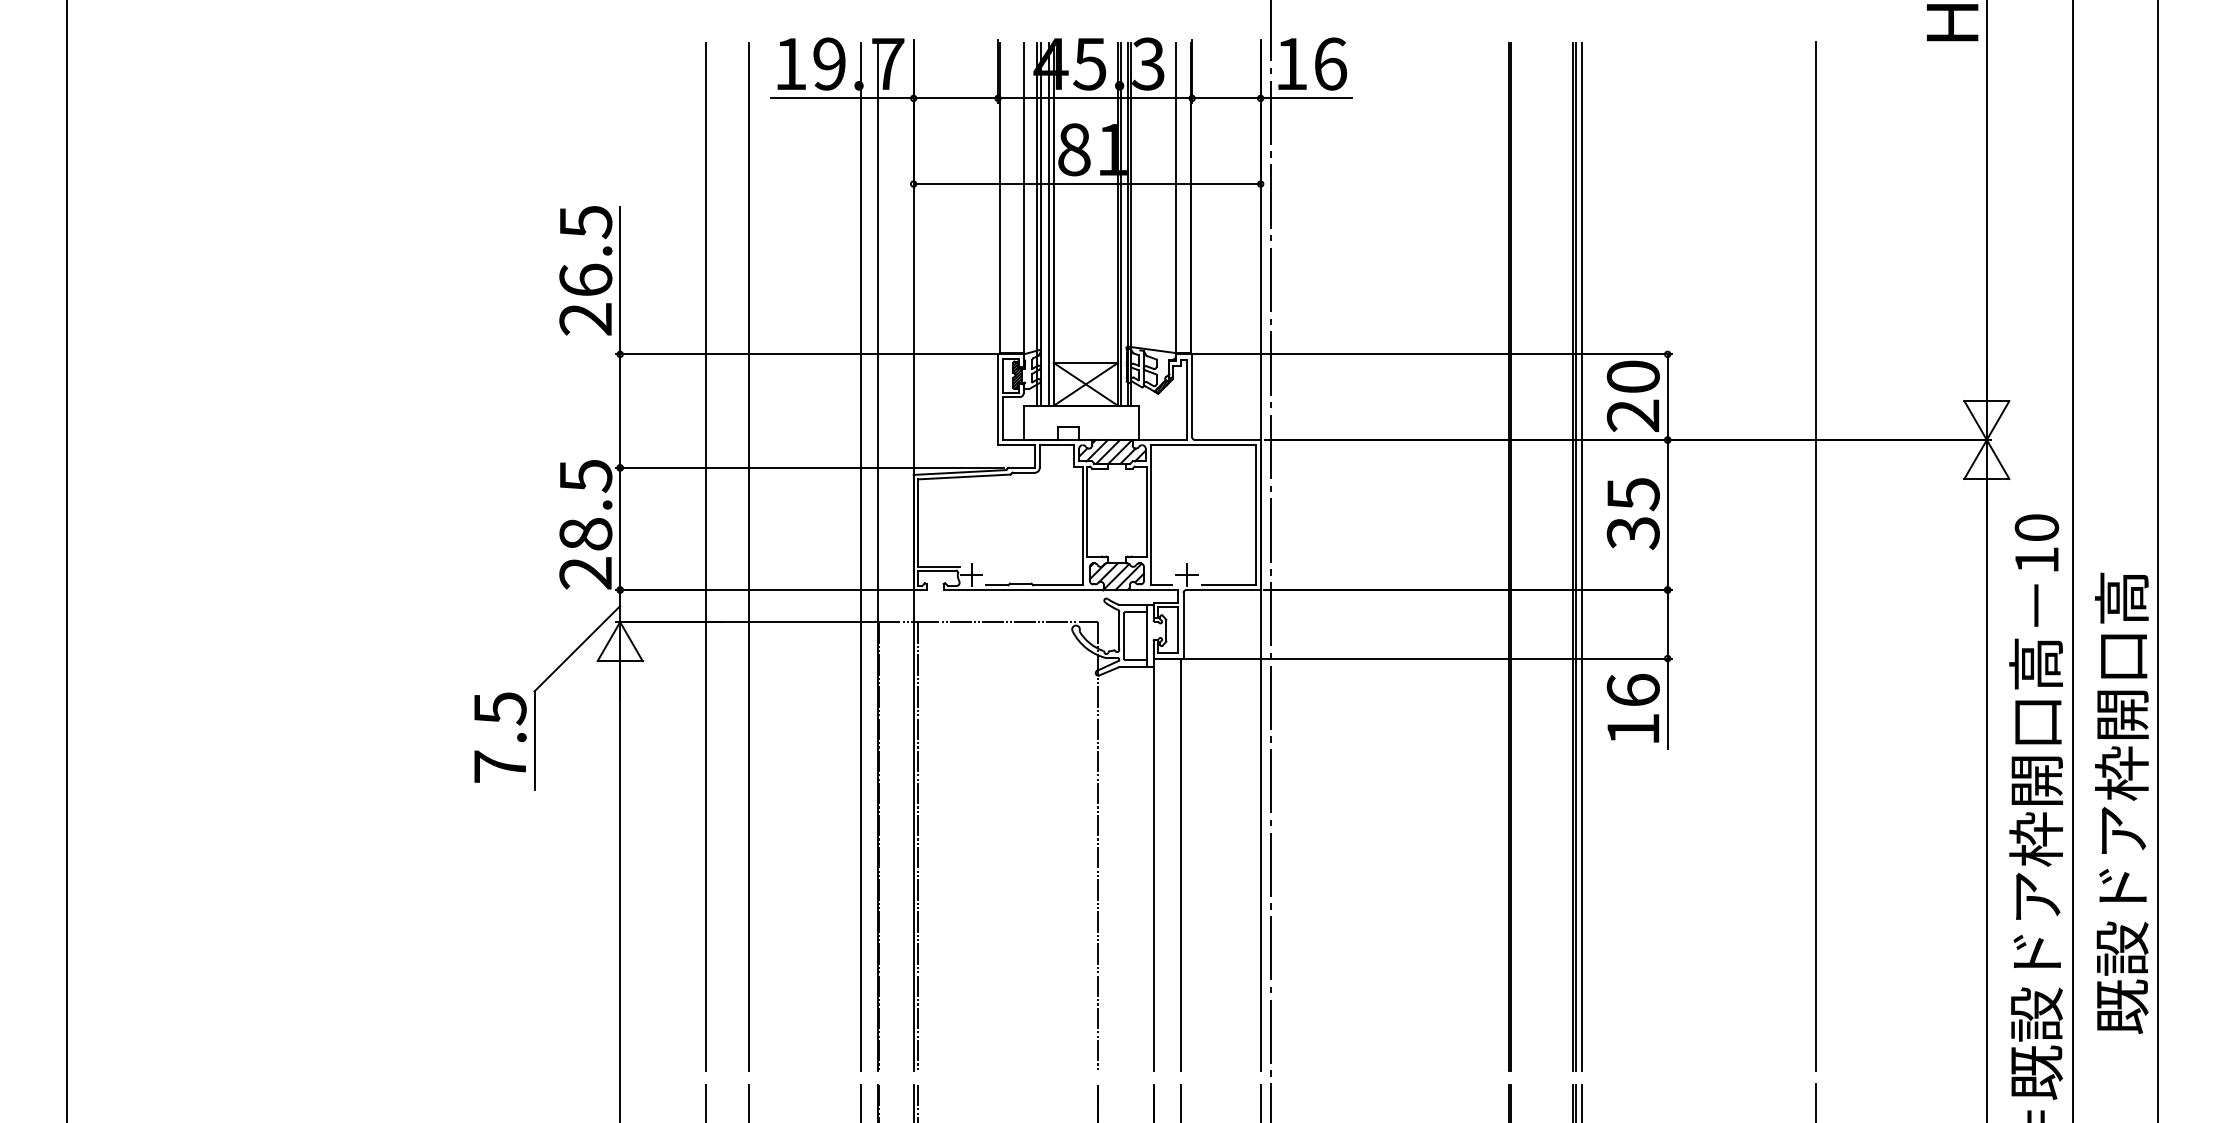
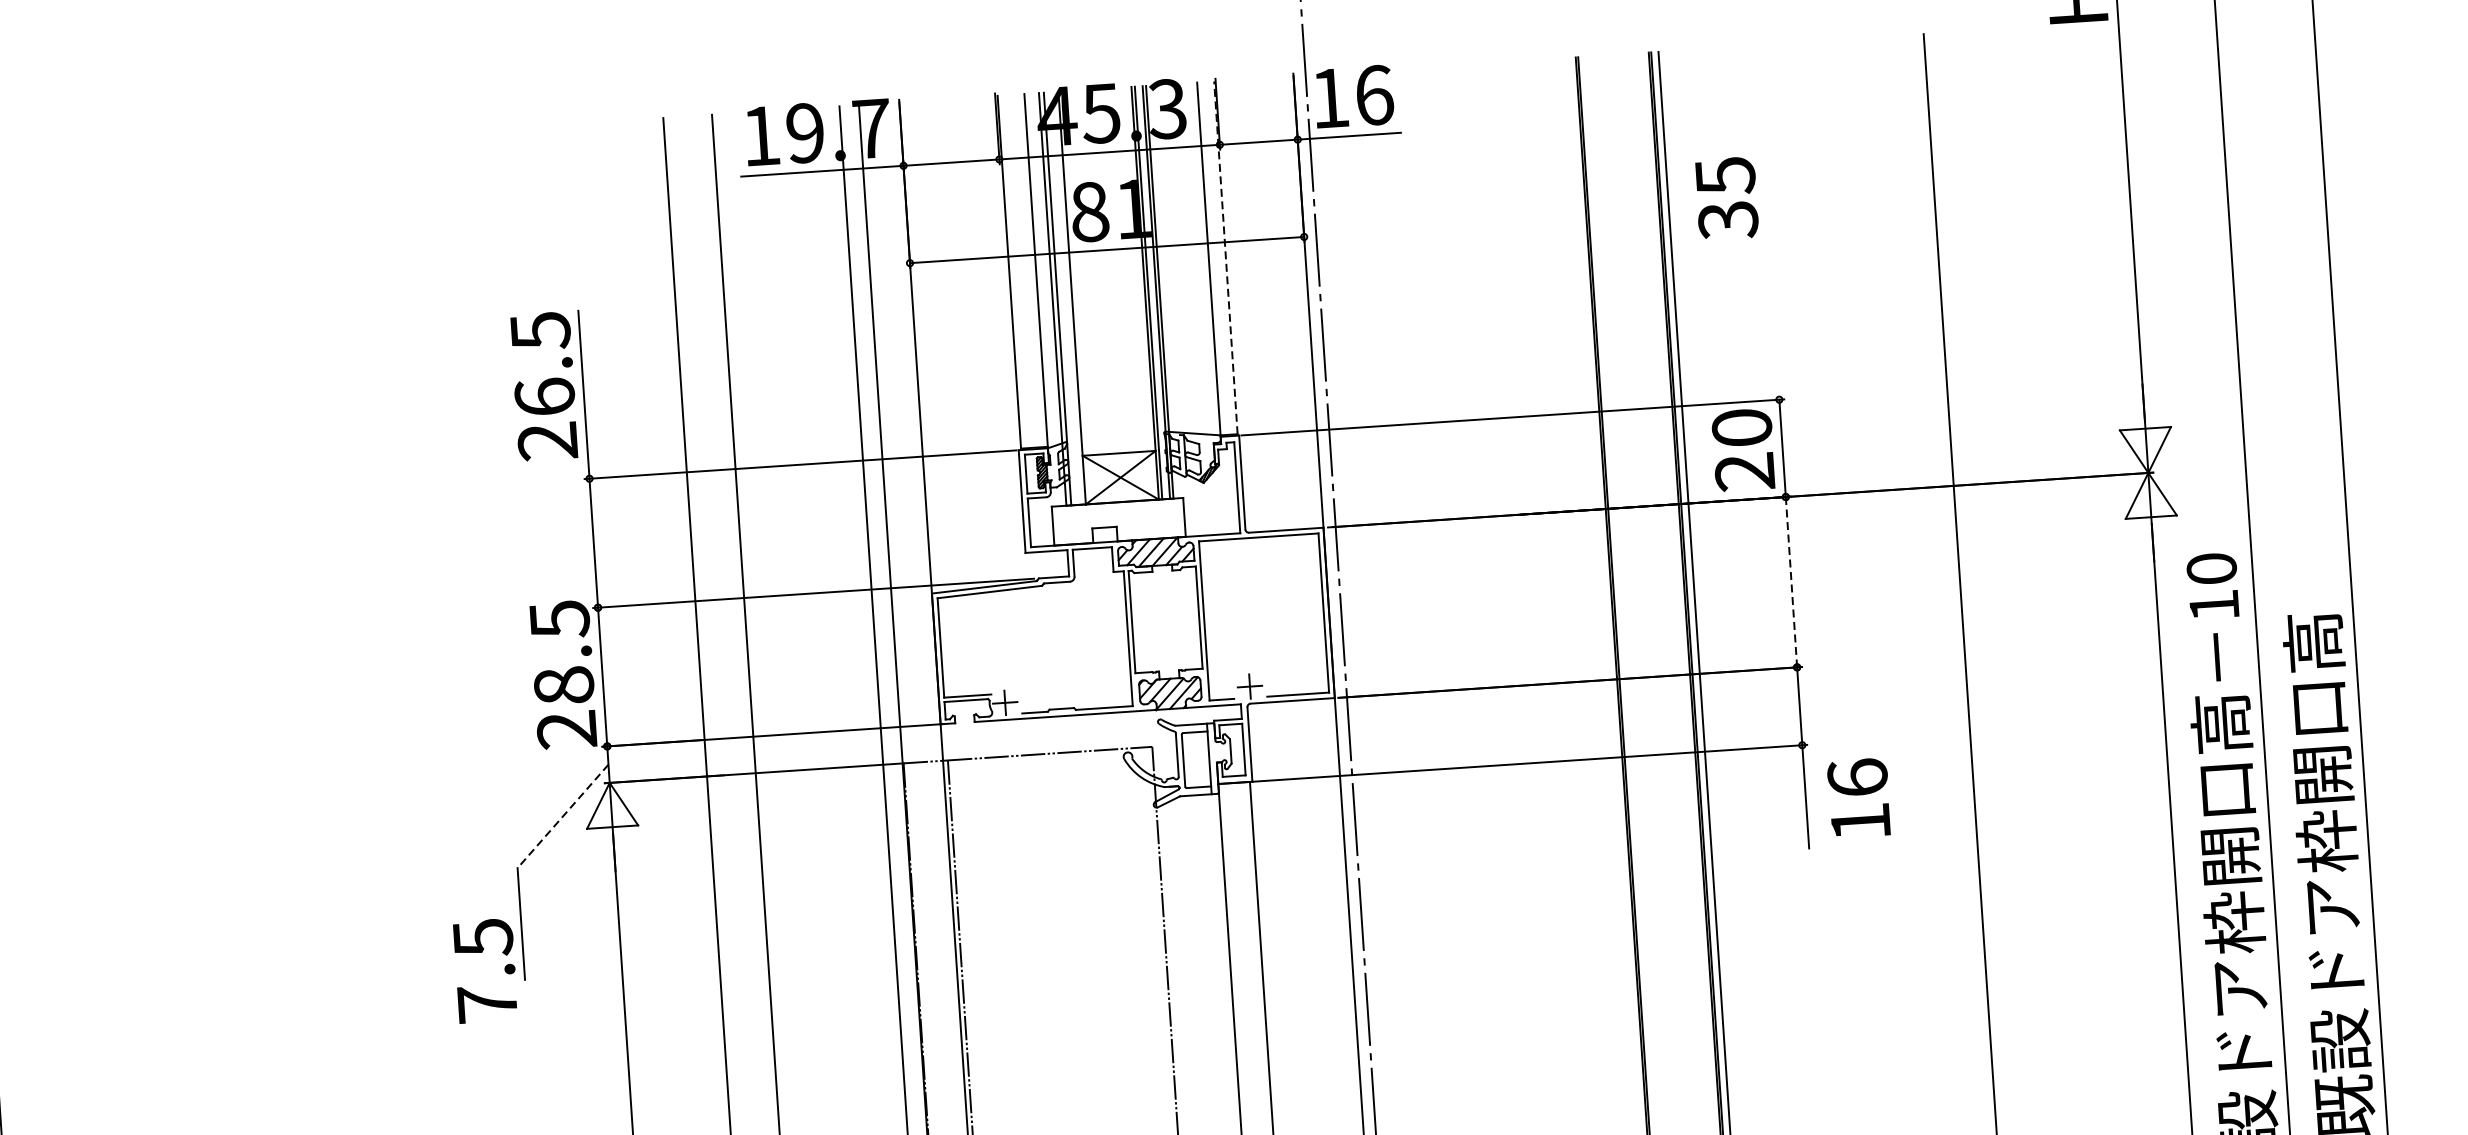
line: (1190, 197) -> (1225, 257), solid -> dashed
line: (1049, 223) -> (1067, 297), removed
text: (1632, 513) -> (1725, 198), moved
line: (1667, 515) -> (1791, 582), solid -> dashed
line: (576, 649) -> (562, 817), solid -> dashed
text: (1632, 708) -> (1858, 798), moved
text: (500, 737) -> (485, 970), moved

